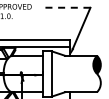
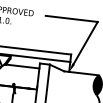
line: (66, 7) -> (71, 18), dashed -> solid

